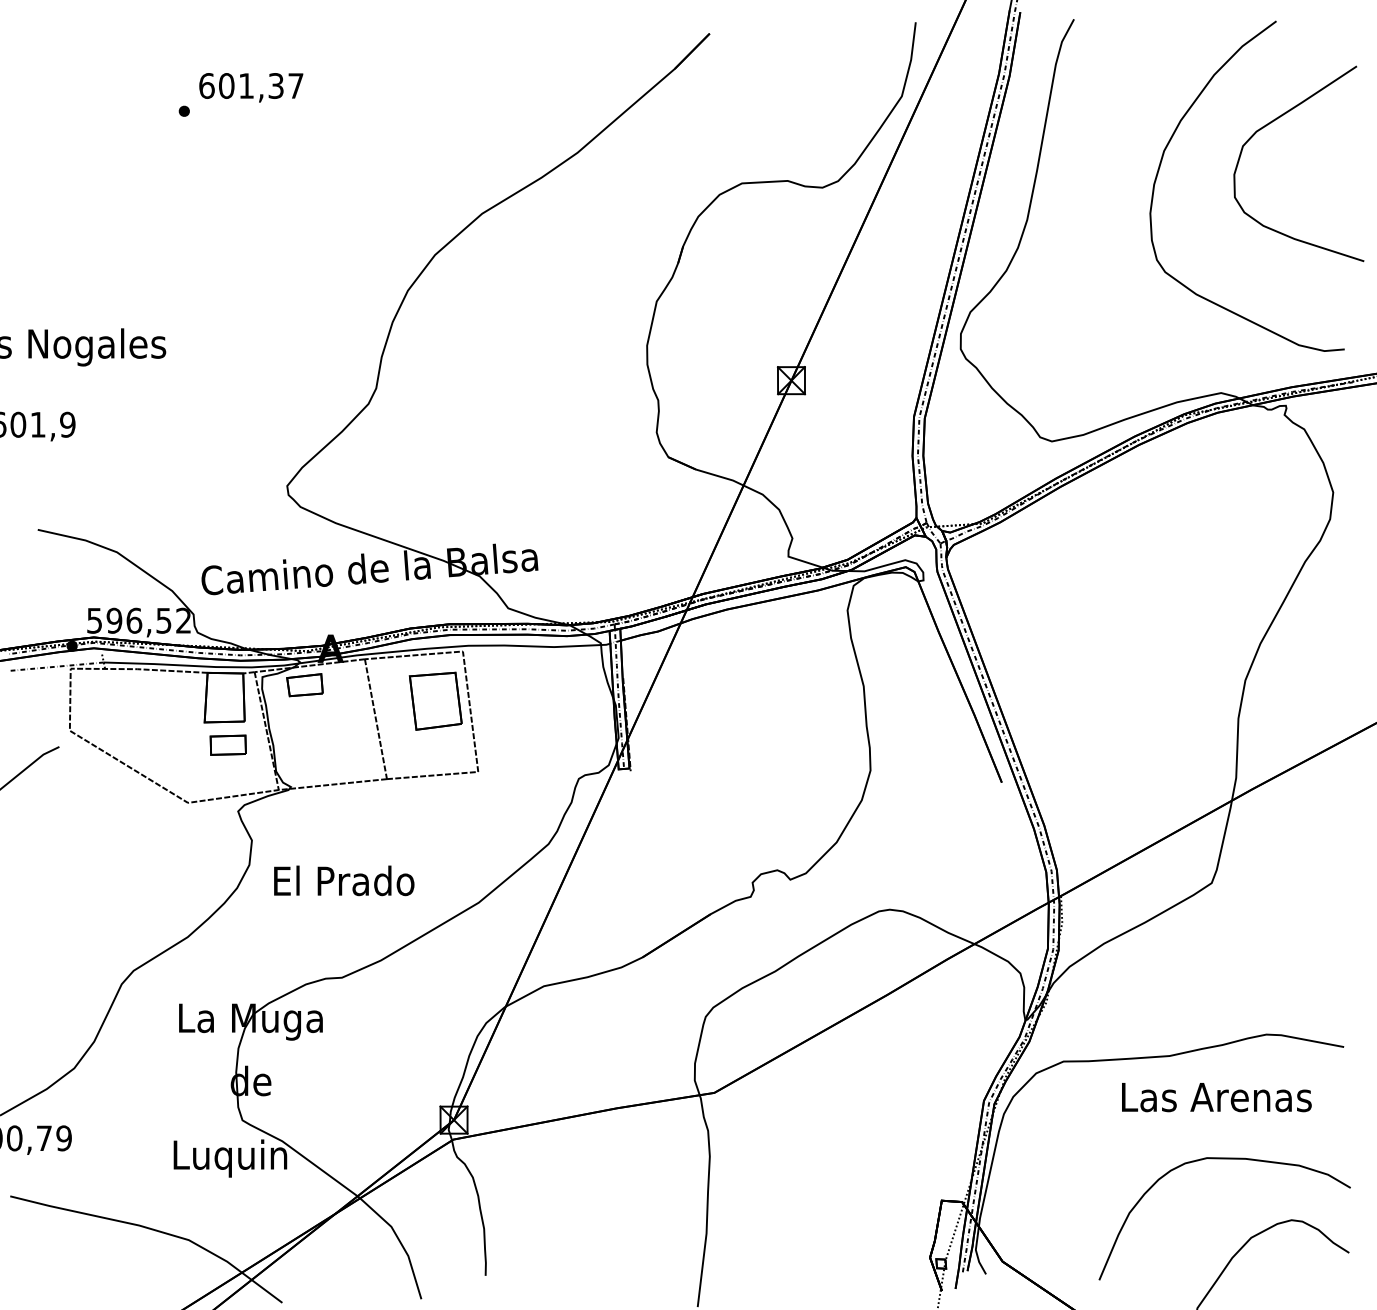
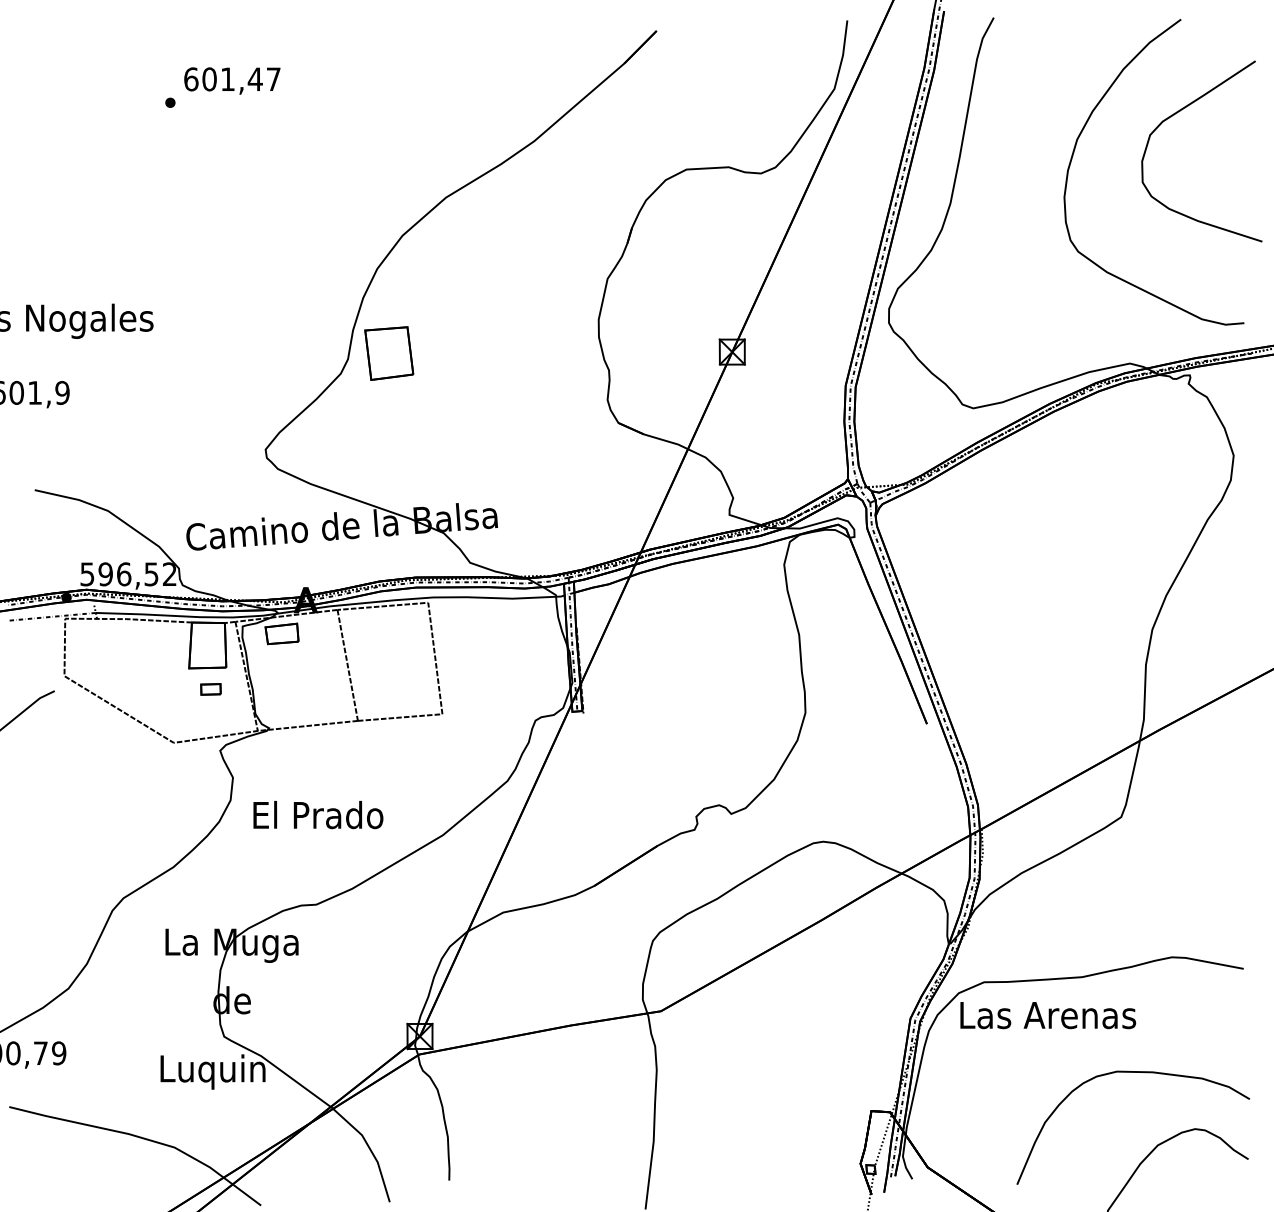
text: (275, 85) -> (254, 78), 601,37 -> 601,47
part: (435, 700) -> (388, 352), moved
part: (227, 744) -> (210, 688), size x0.6
text: (1216, 1097) -> (1047, 1015), moved

